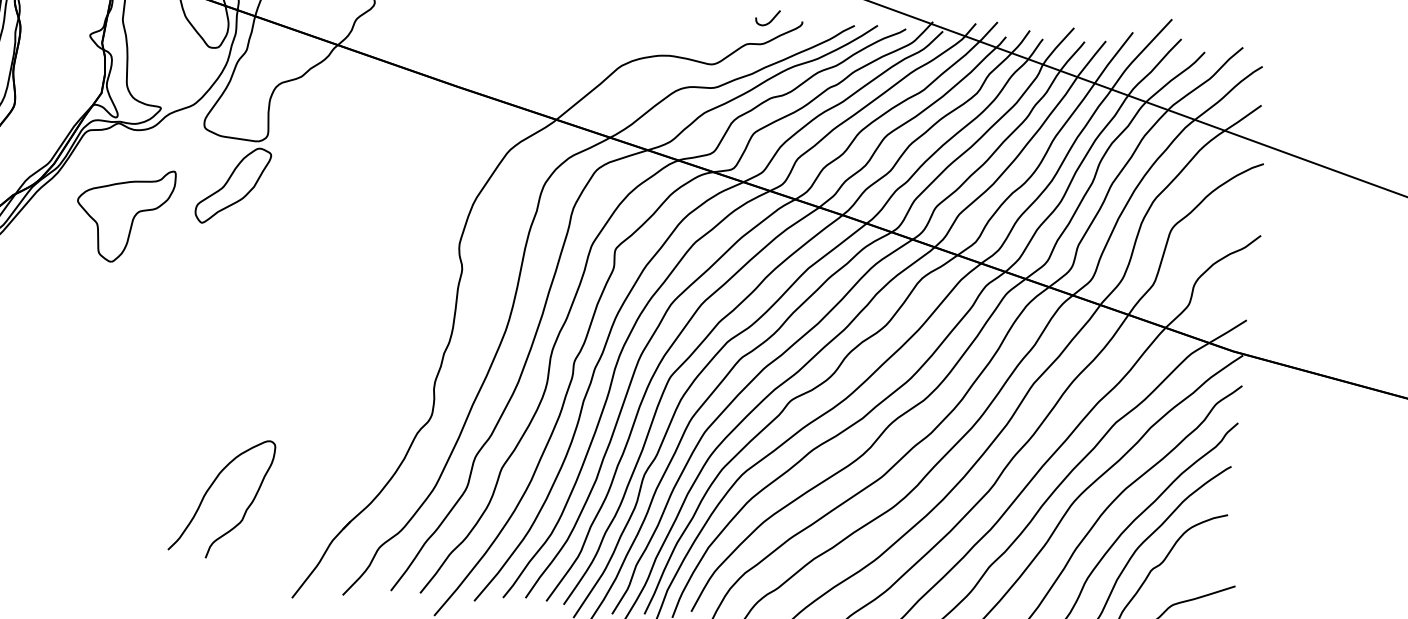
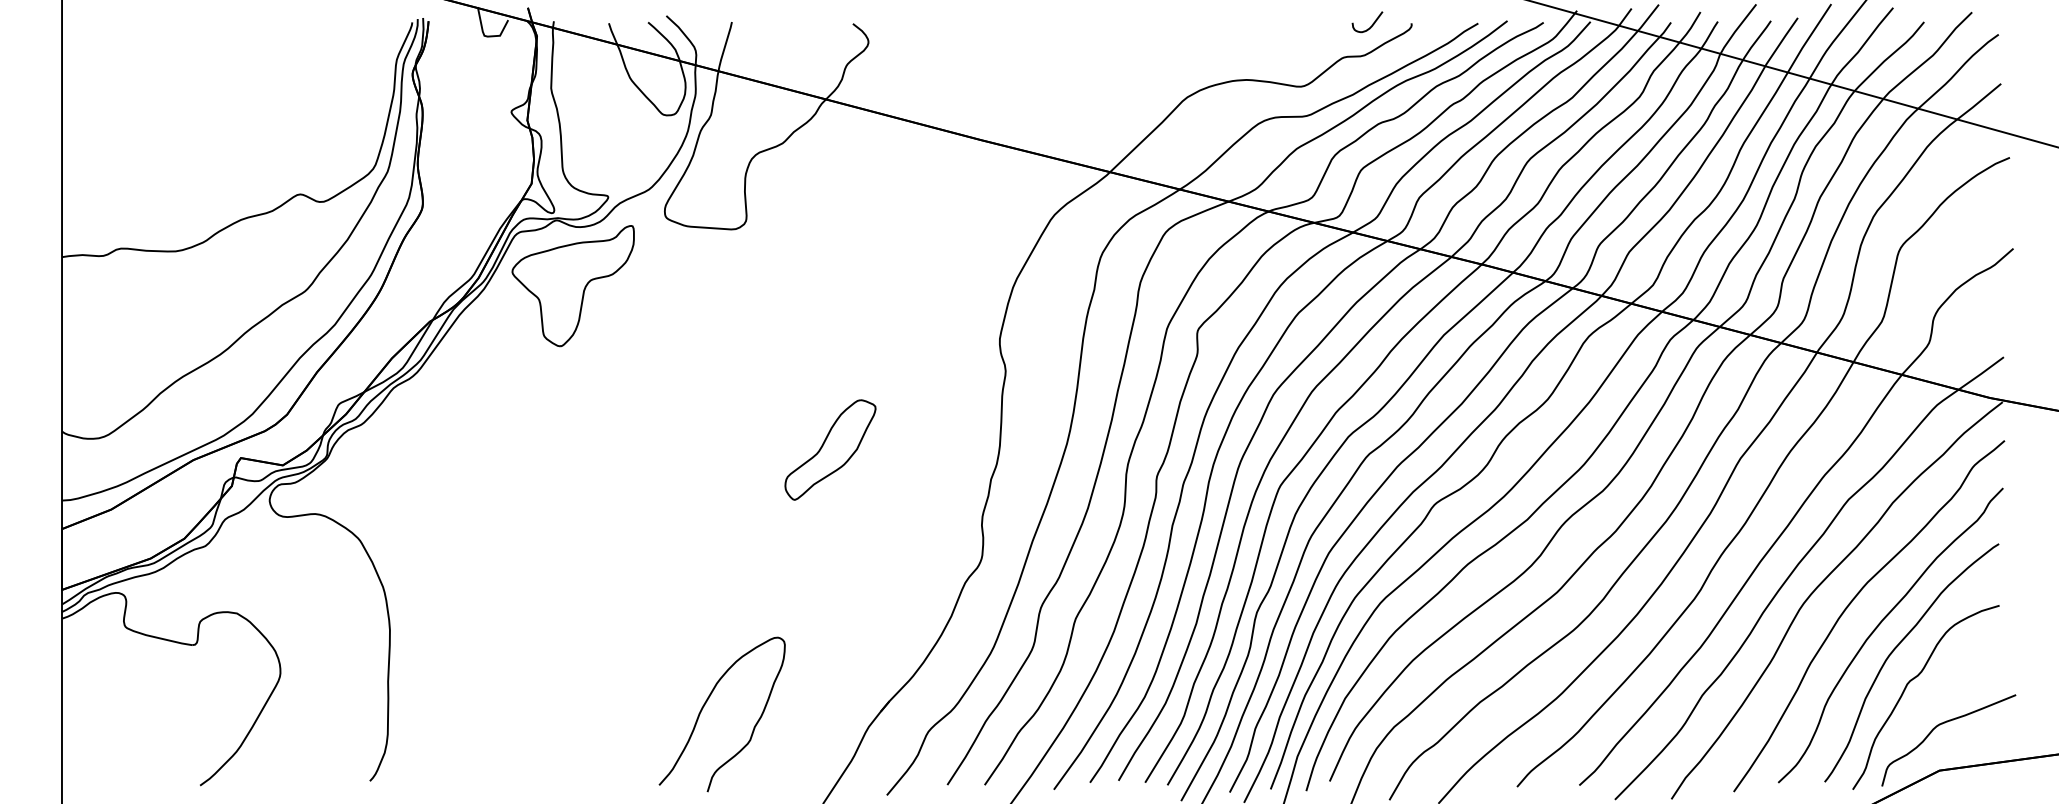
part: (233, 185) -> (830, 449), moved
part: (124, 215) -> (572, 286), moved
curve: (210, 488) -> (706, 703), moved

